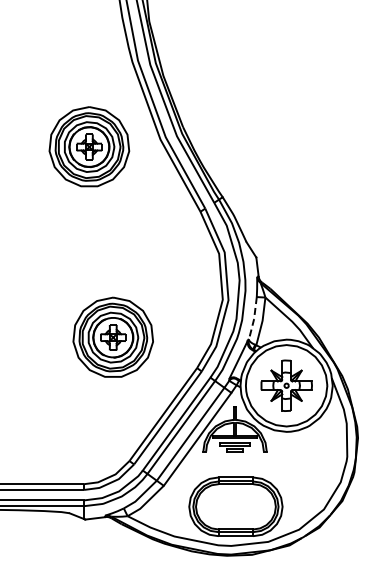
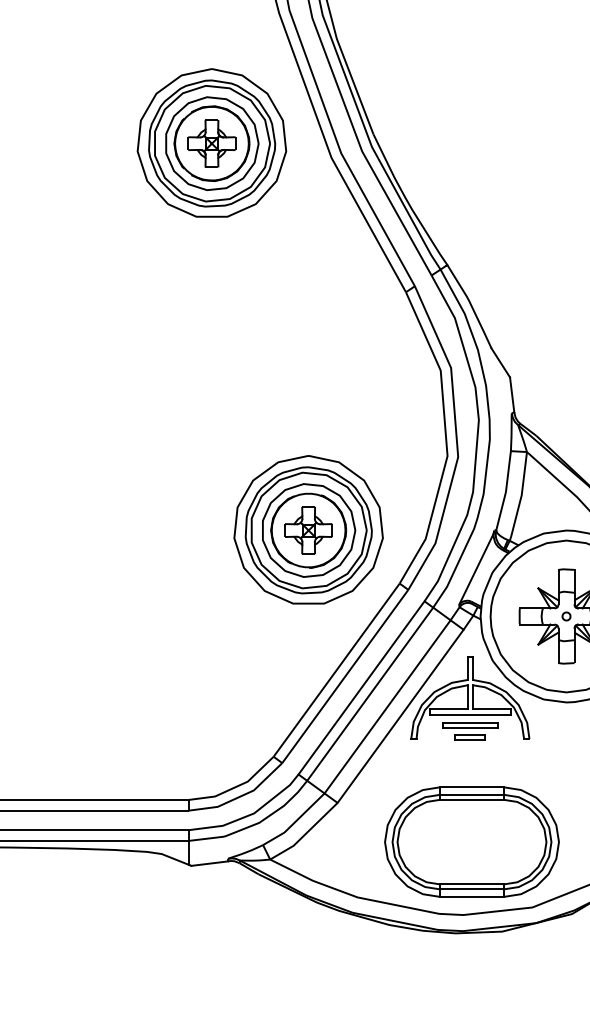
part: (89, 146) -> (212, 142), moved
line: (254, 319) -> (506, 492), dashed -> solid
part: (112, 336) -> (307, 528), moved

